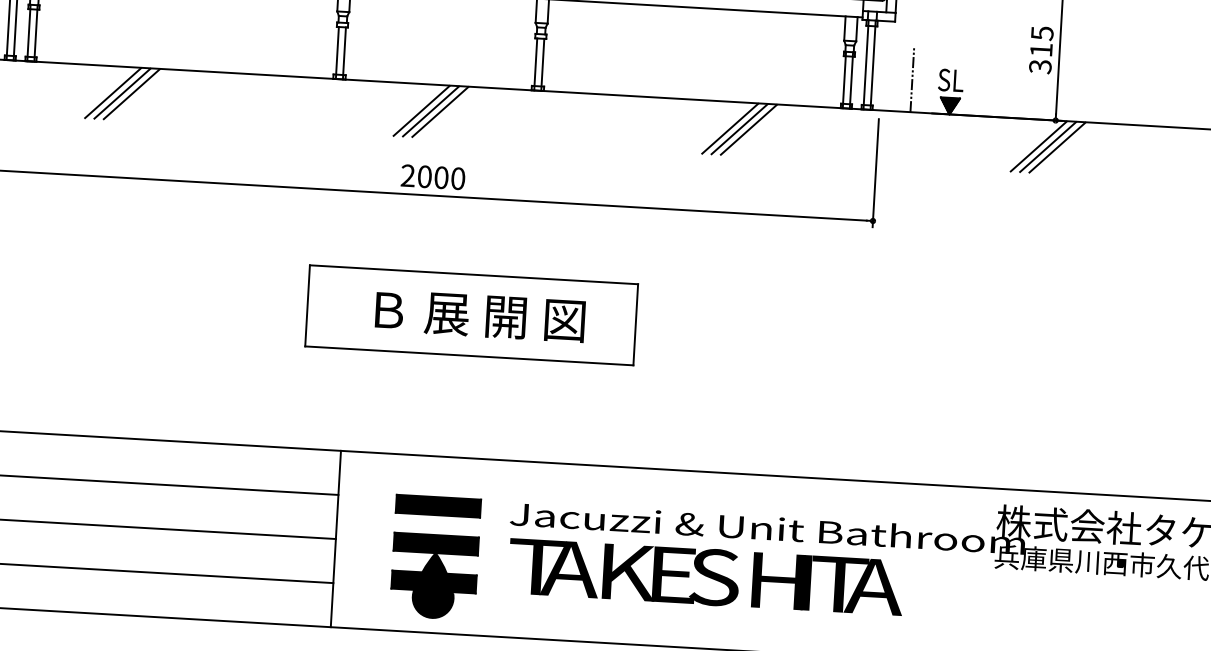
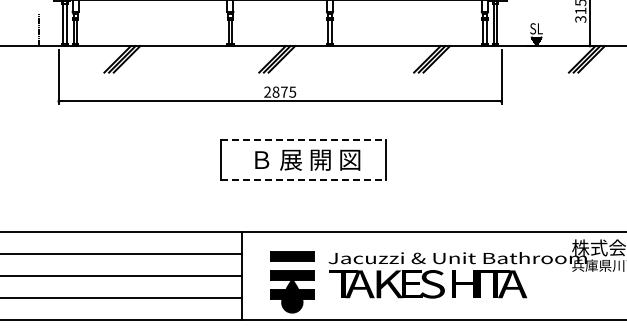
line: (913, 77) -> (517, 28), removed
text: (441, 176) -> (284, 91), 2000 -> 2875
line: (474, 274) -> (303, 139), solid -> dashed
line: (469, 355) -> (303, 180), solid -> dashed

